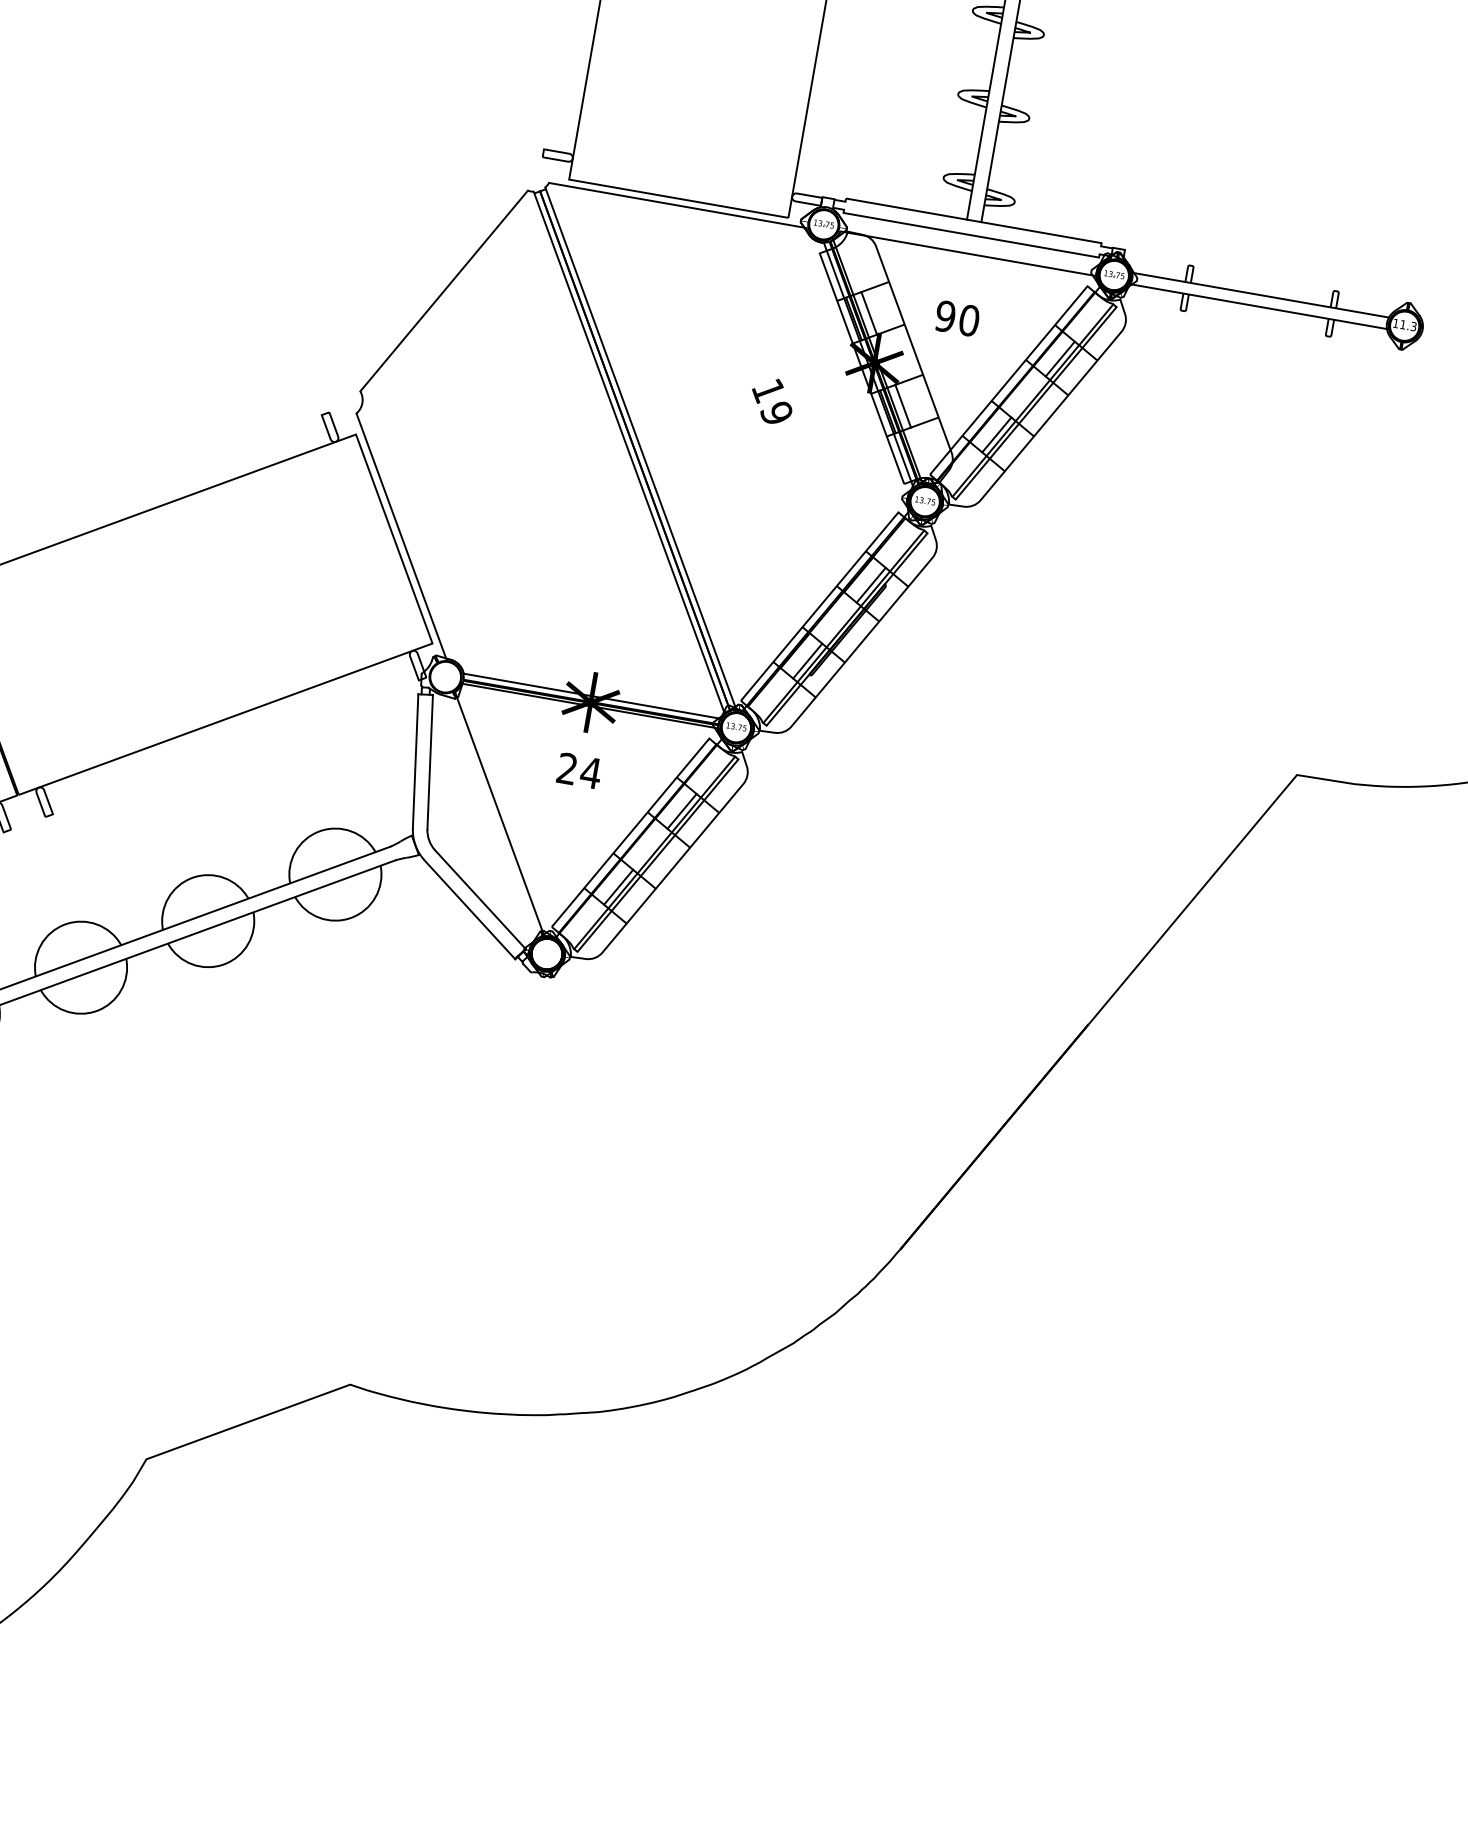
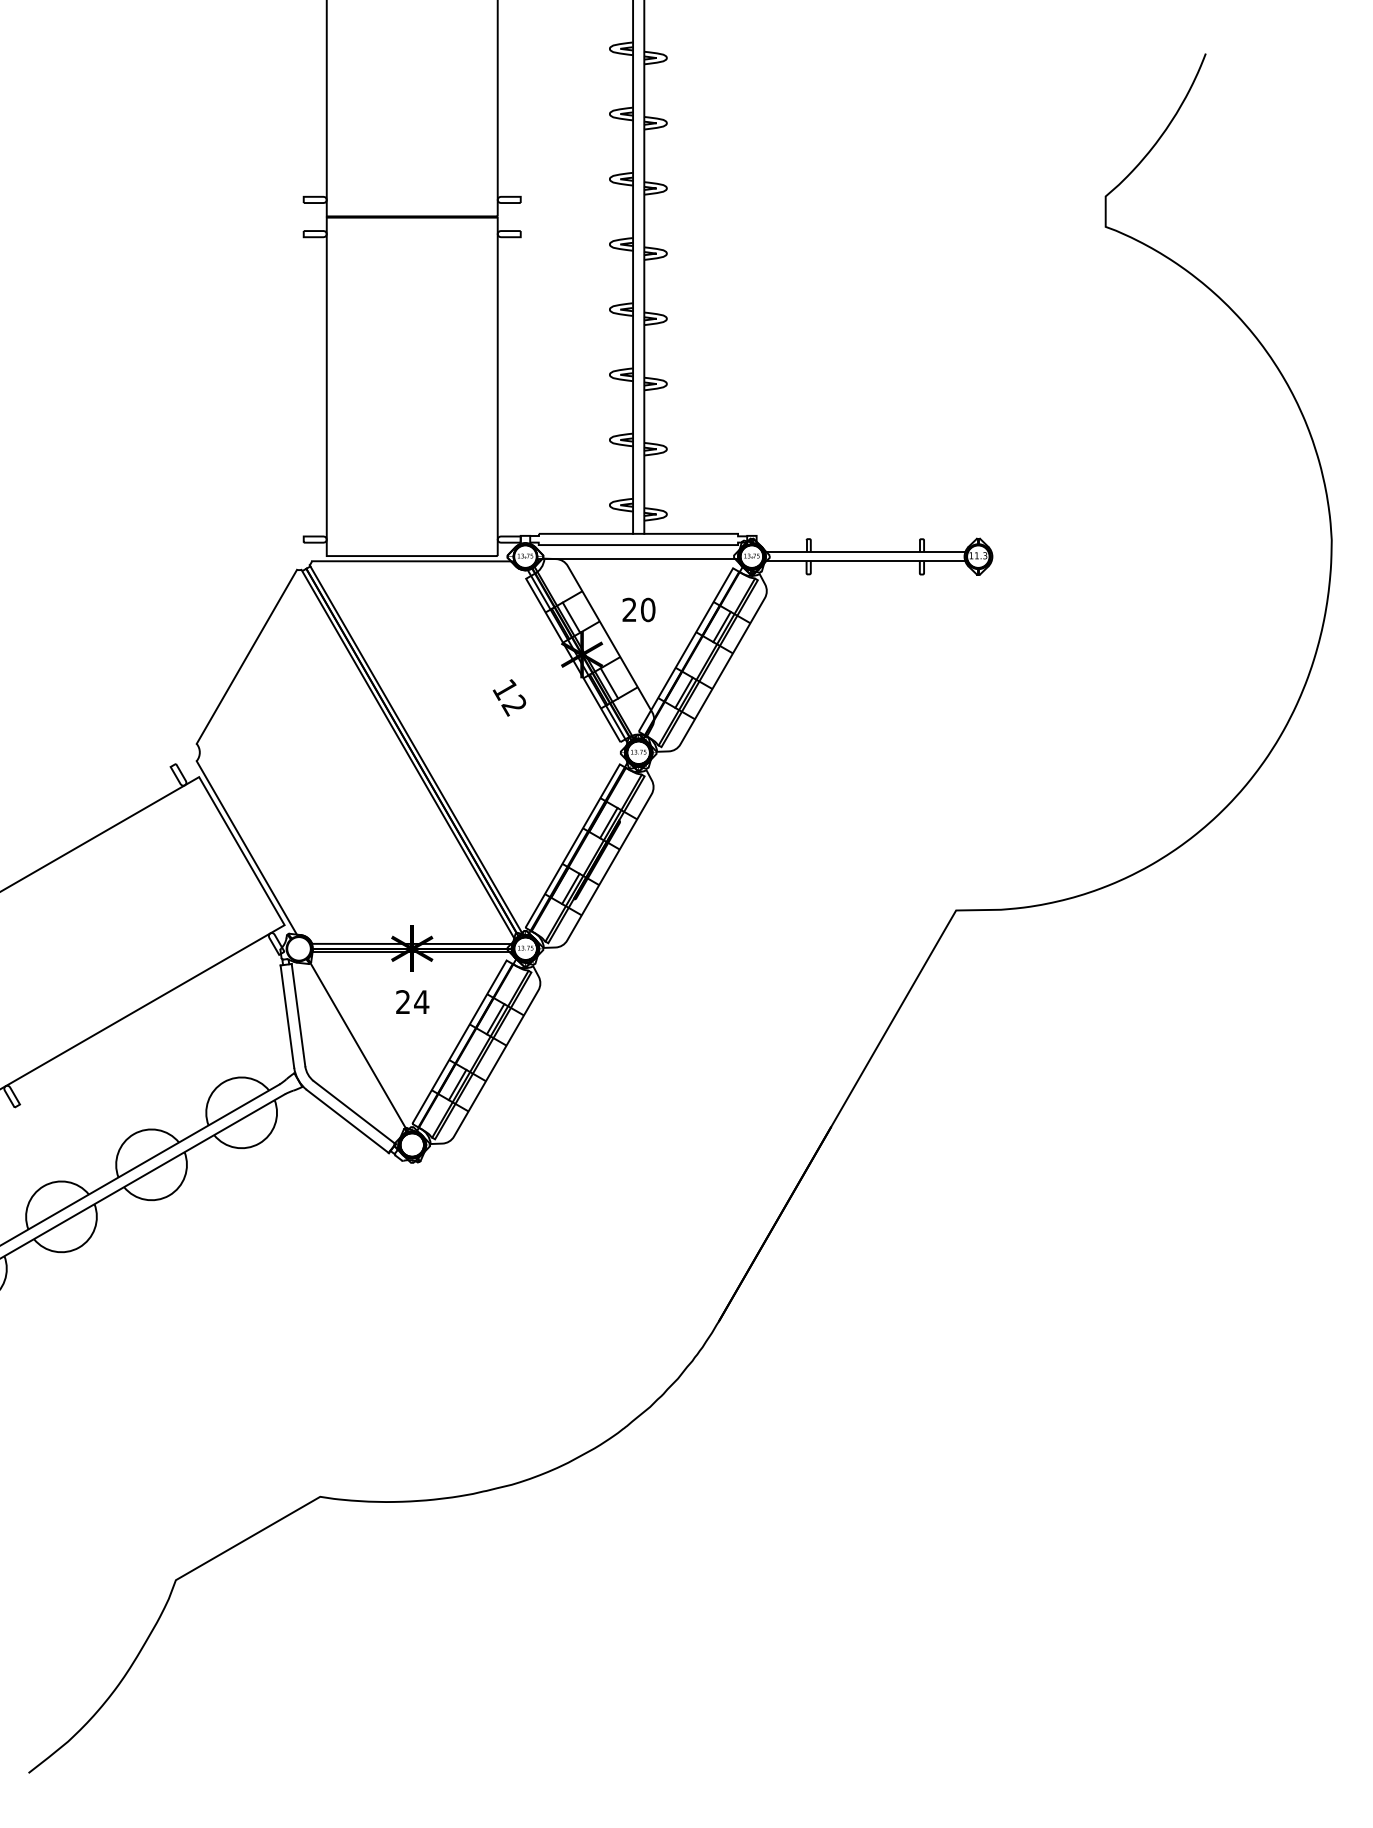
text: (945, 315) -> (629, 609), 90 -> 20
text: (775, 413) -> (513, 705), 19 -> 12

